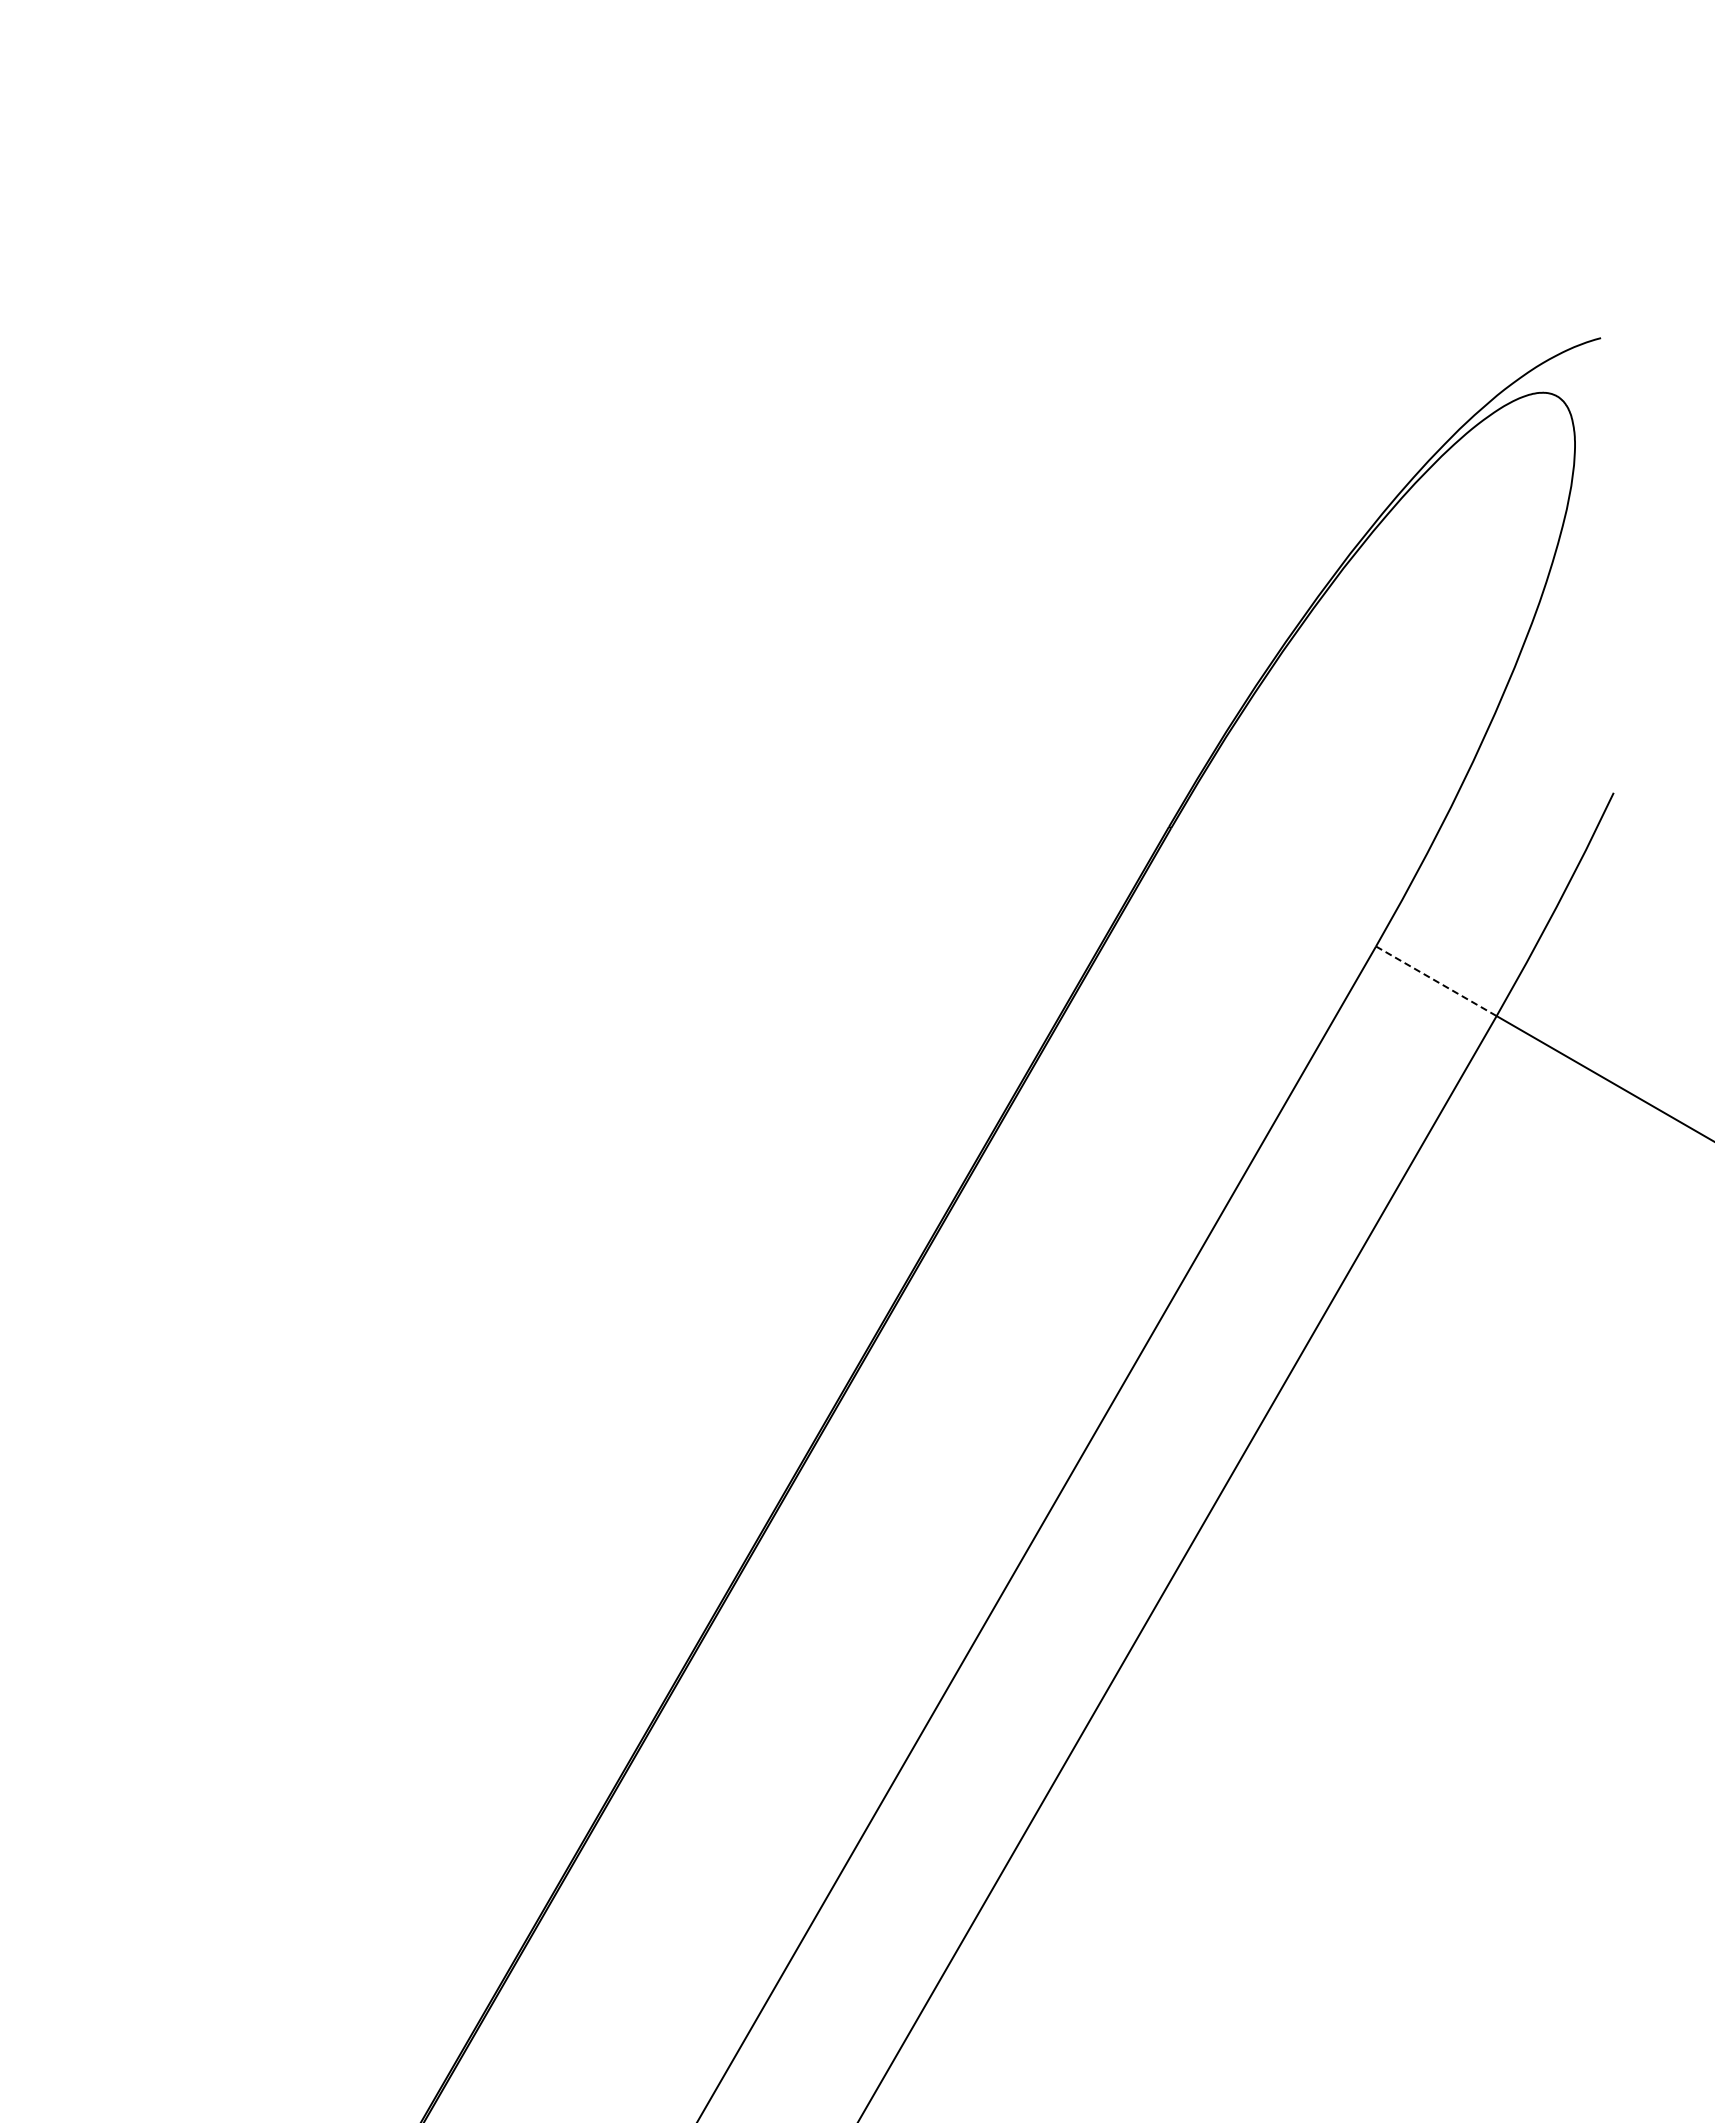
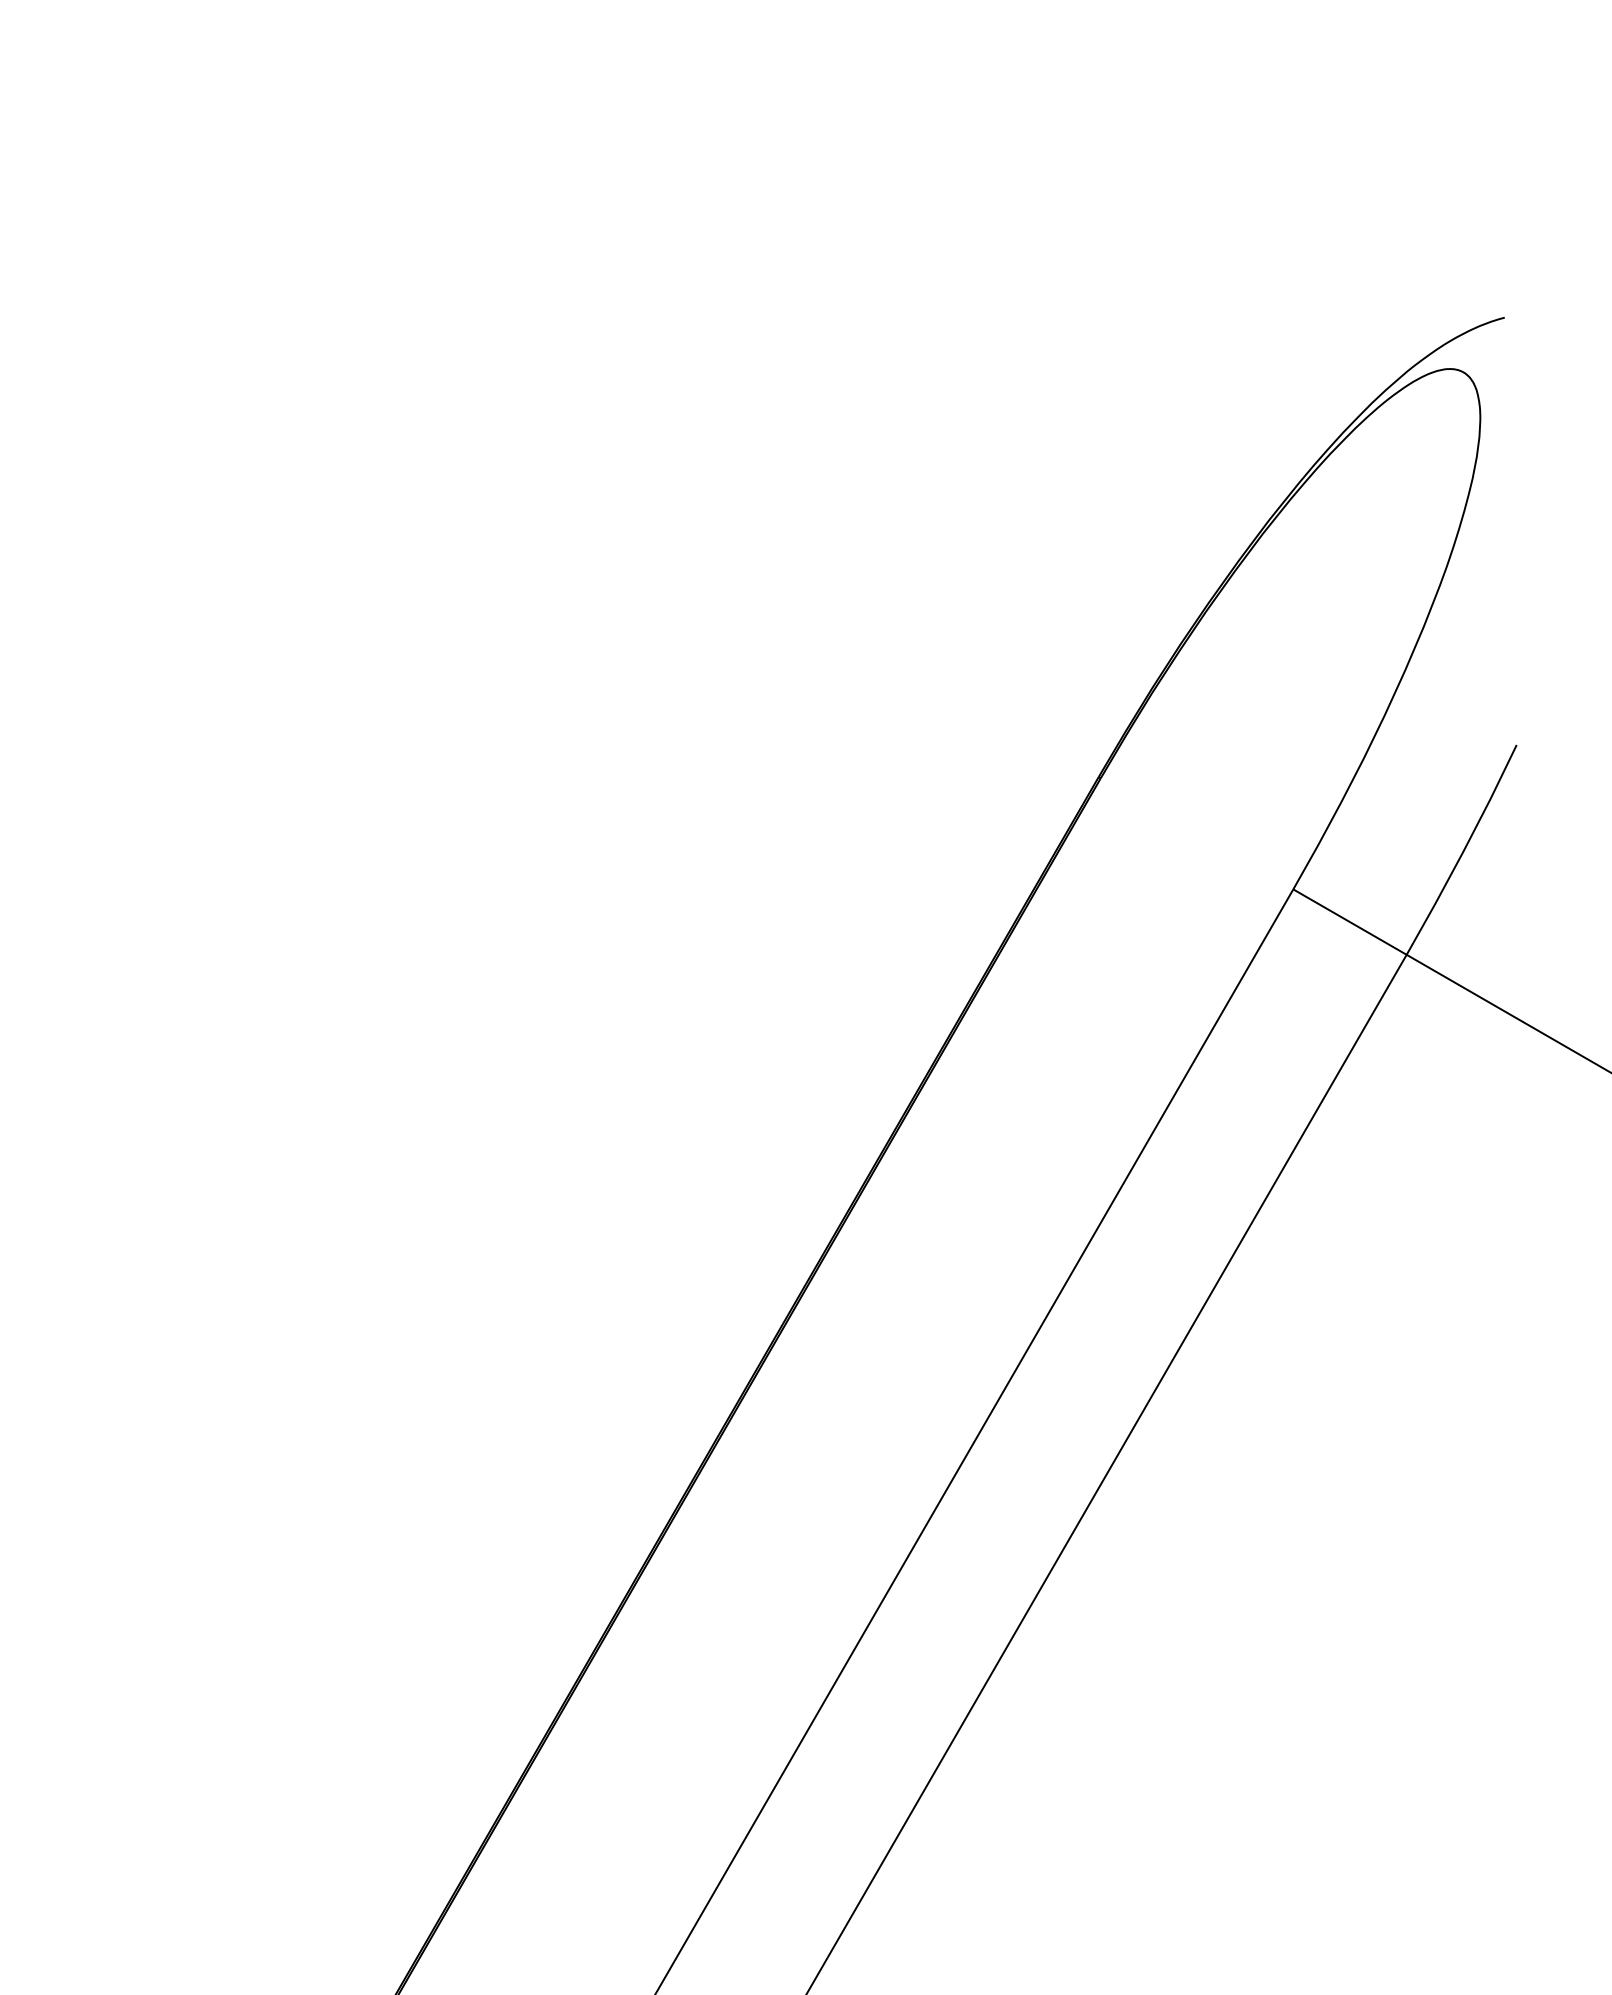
line: (1436, 981) -> (1350, 922), dashed -> solid

